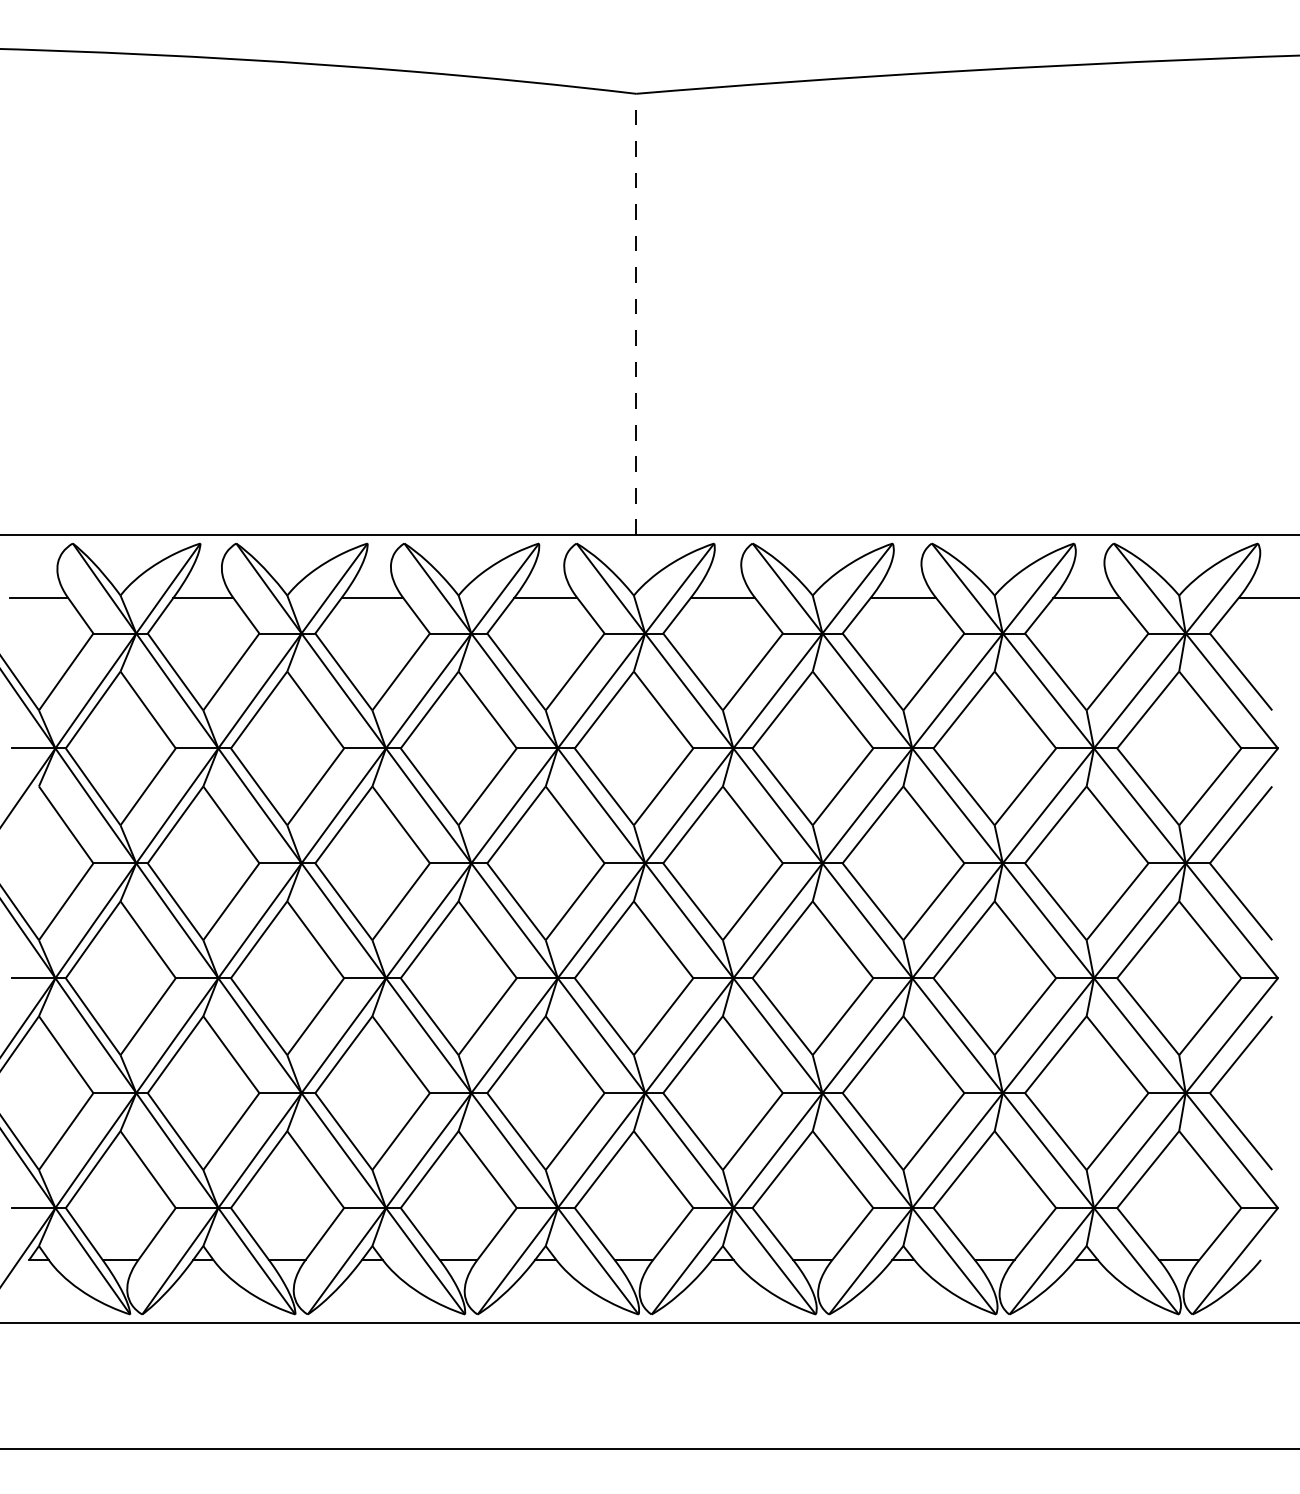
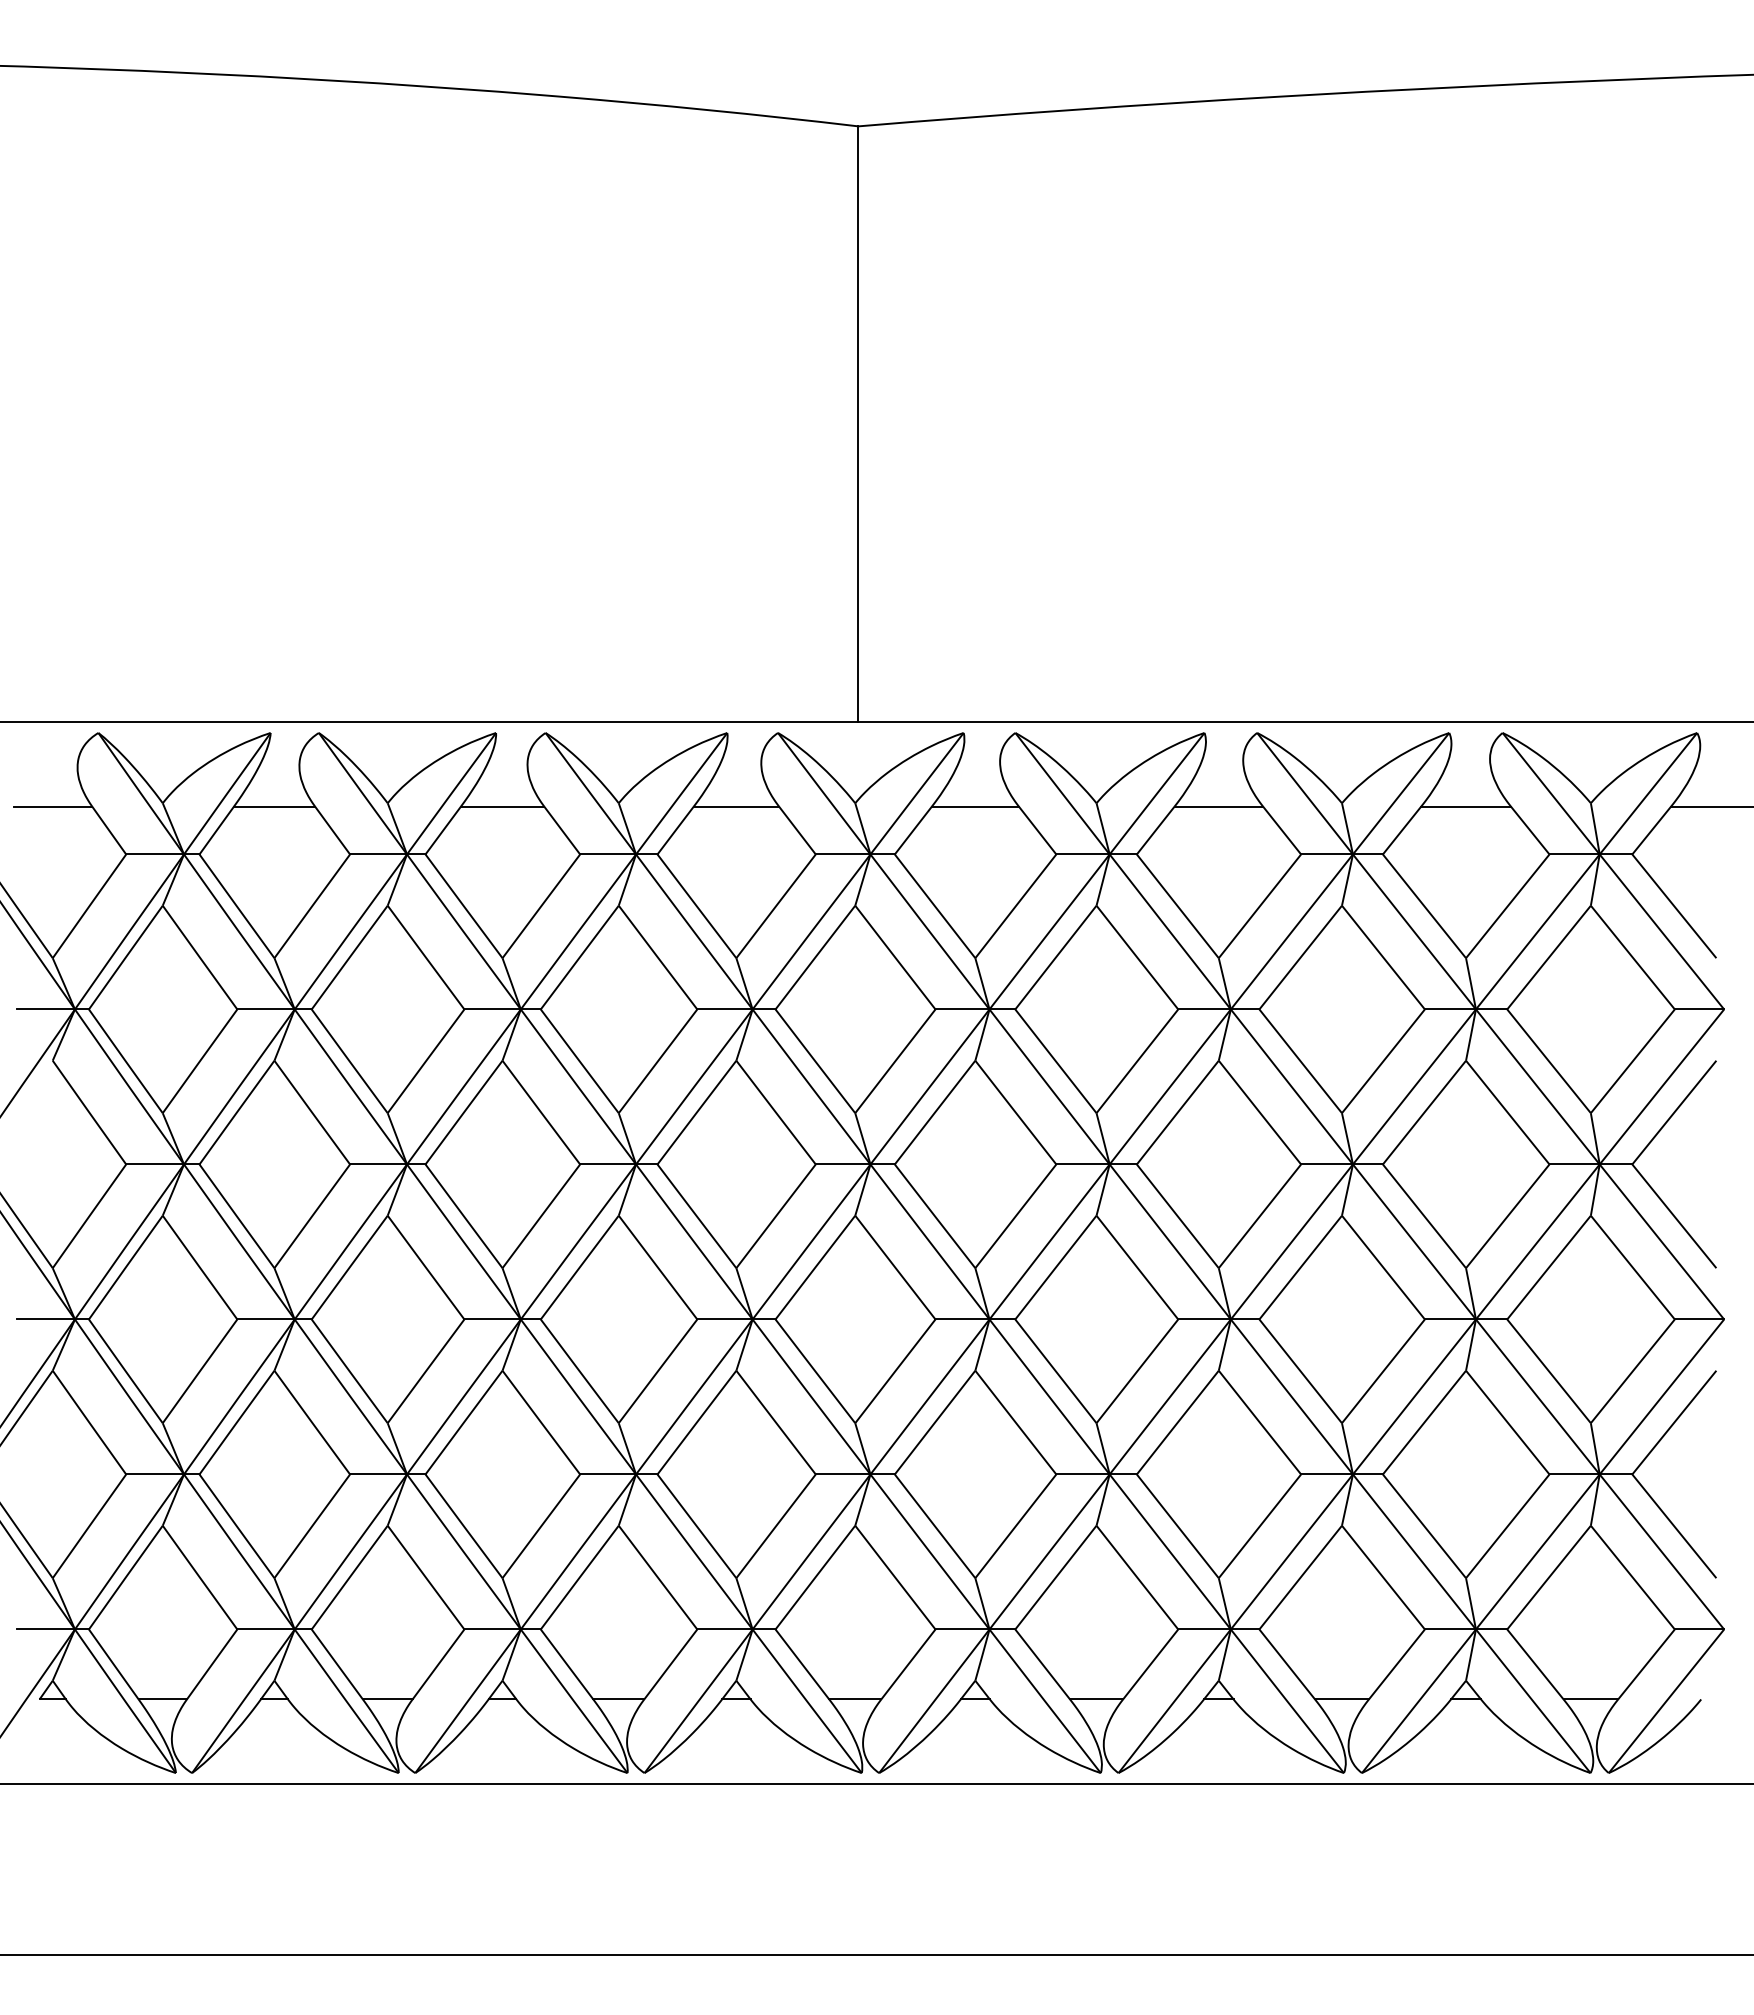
line: (636, 314) -> (858, 423), dashed -> solid

